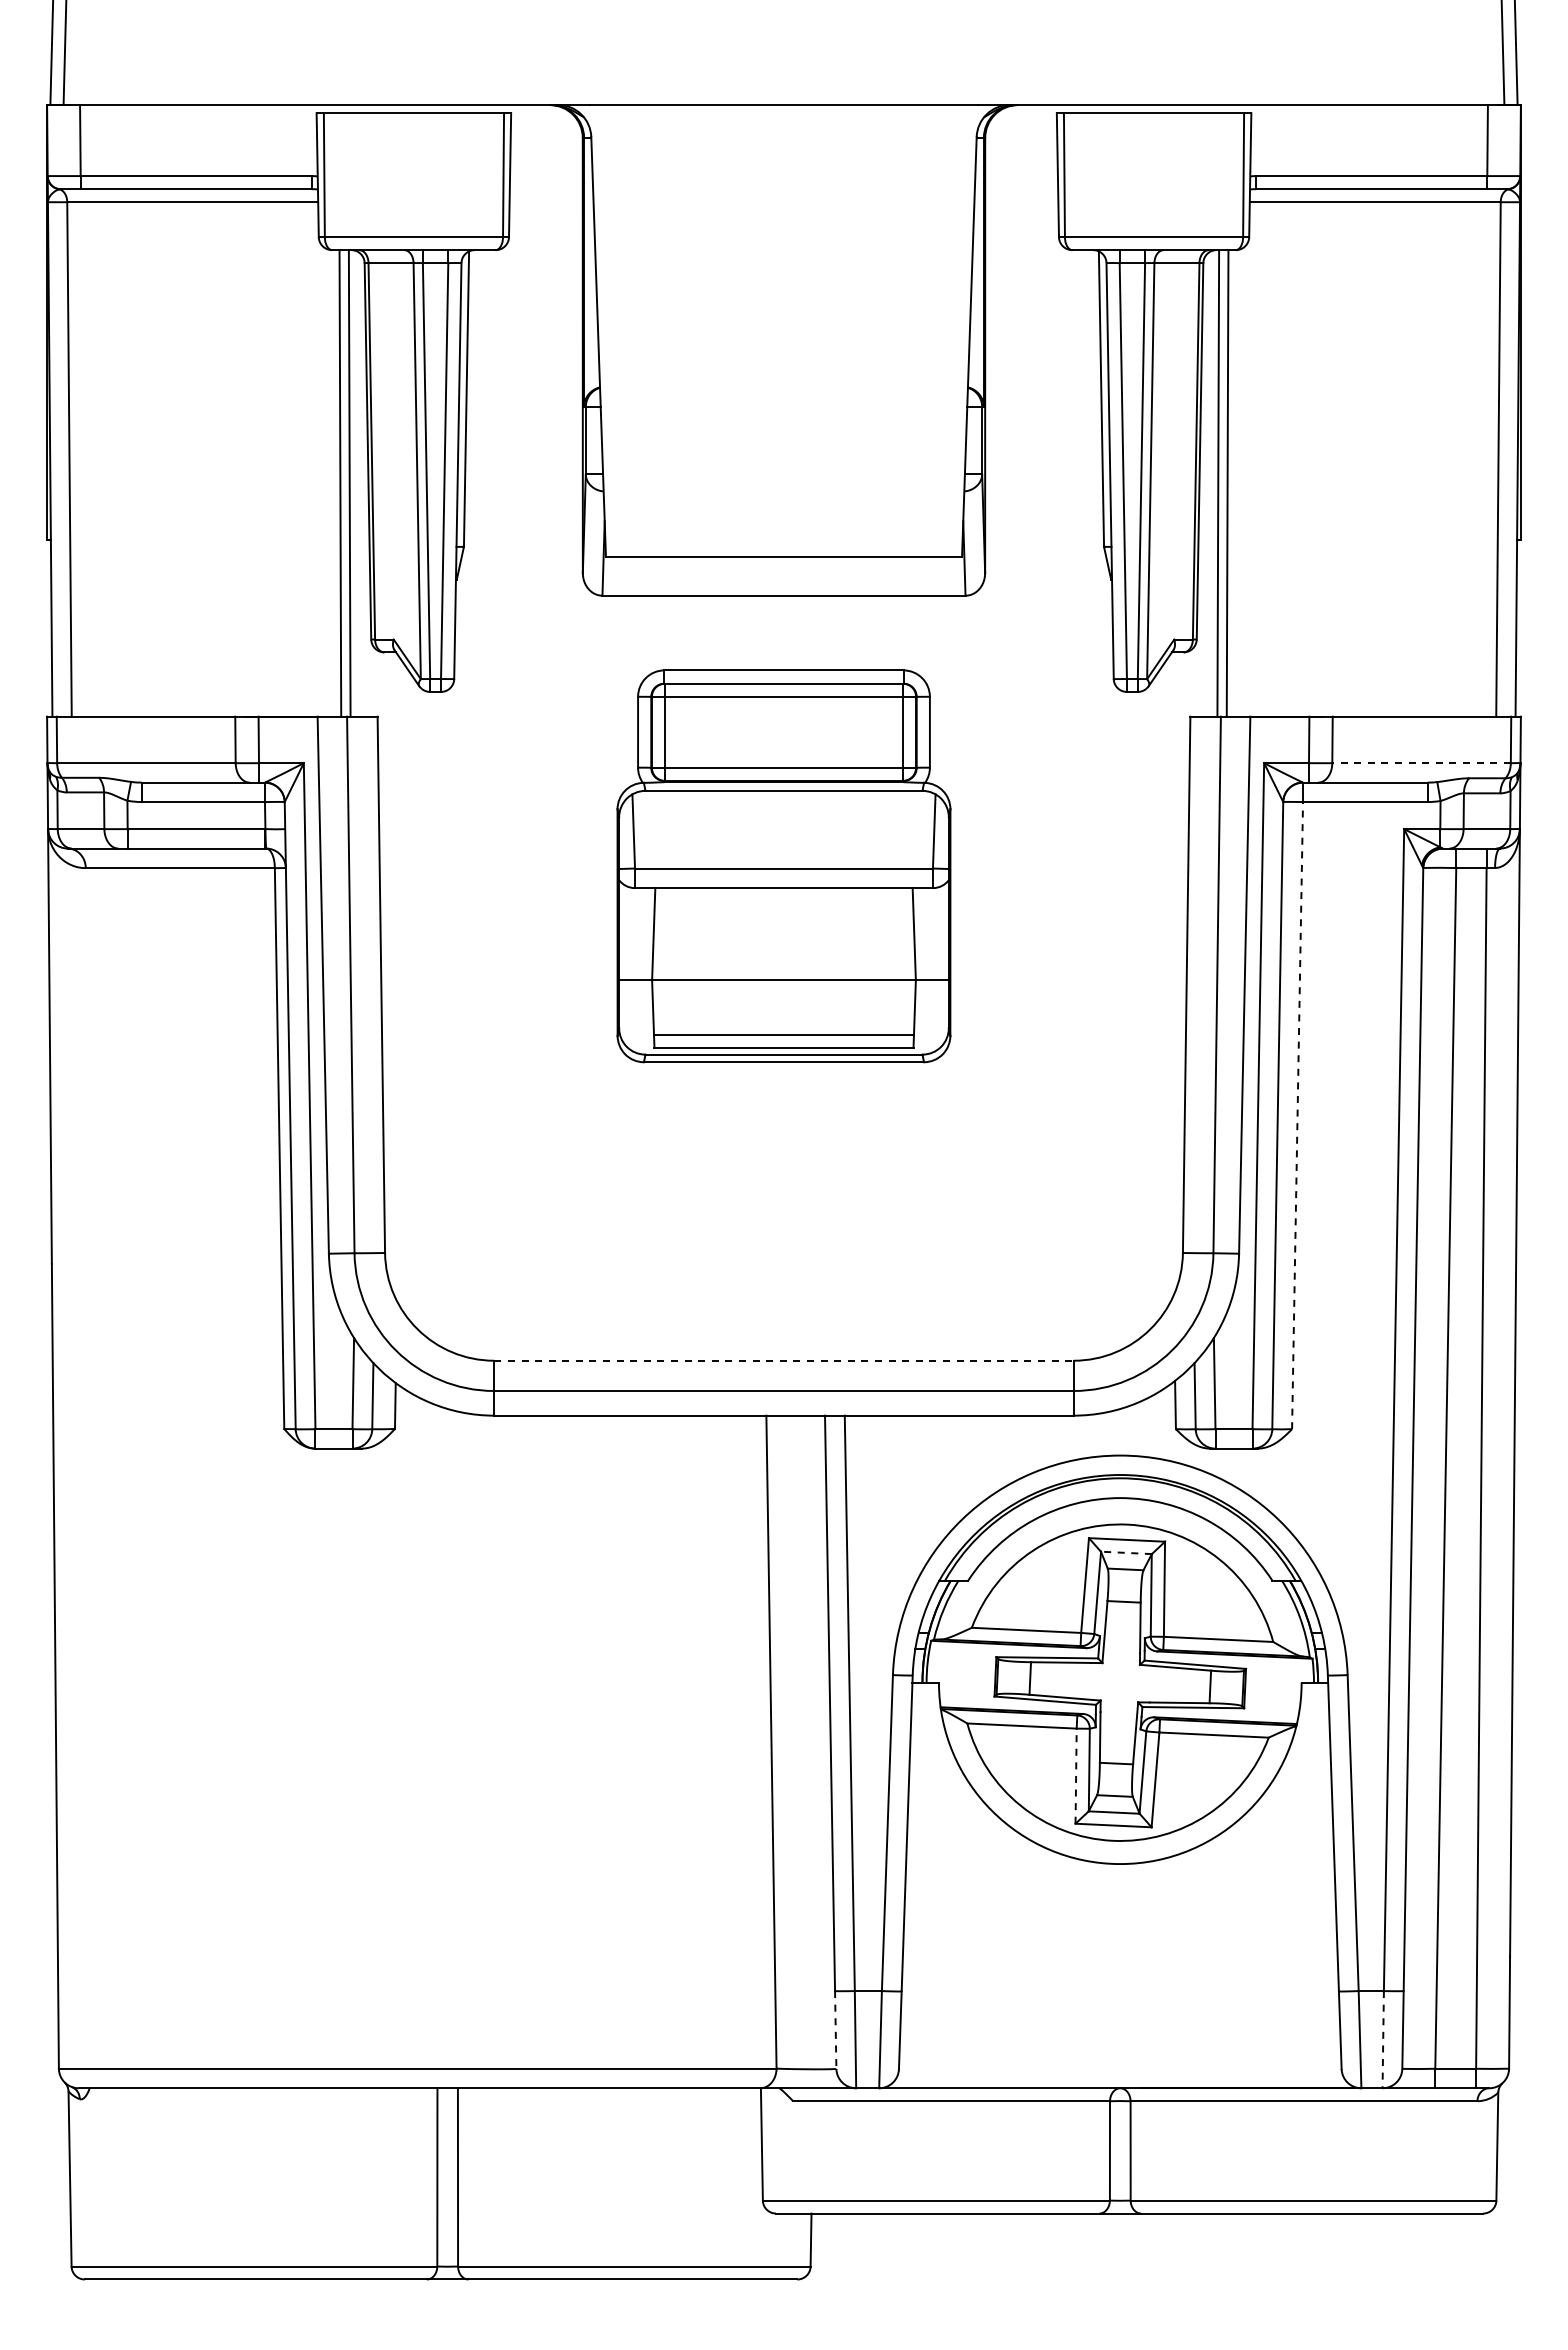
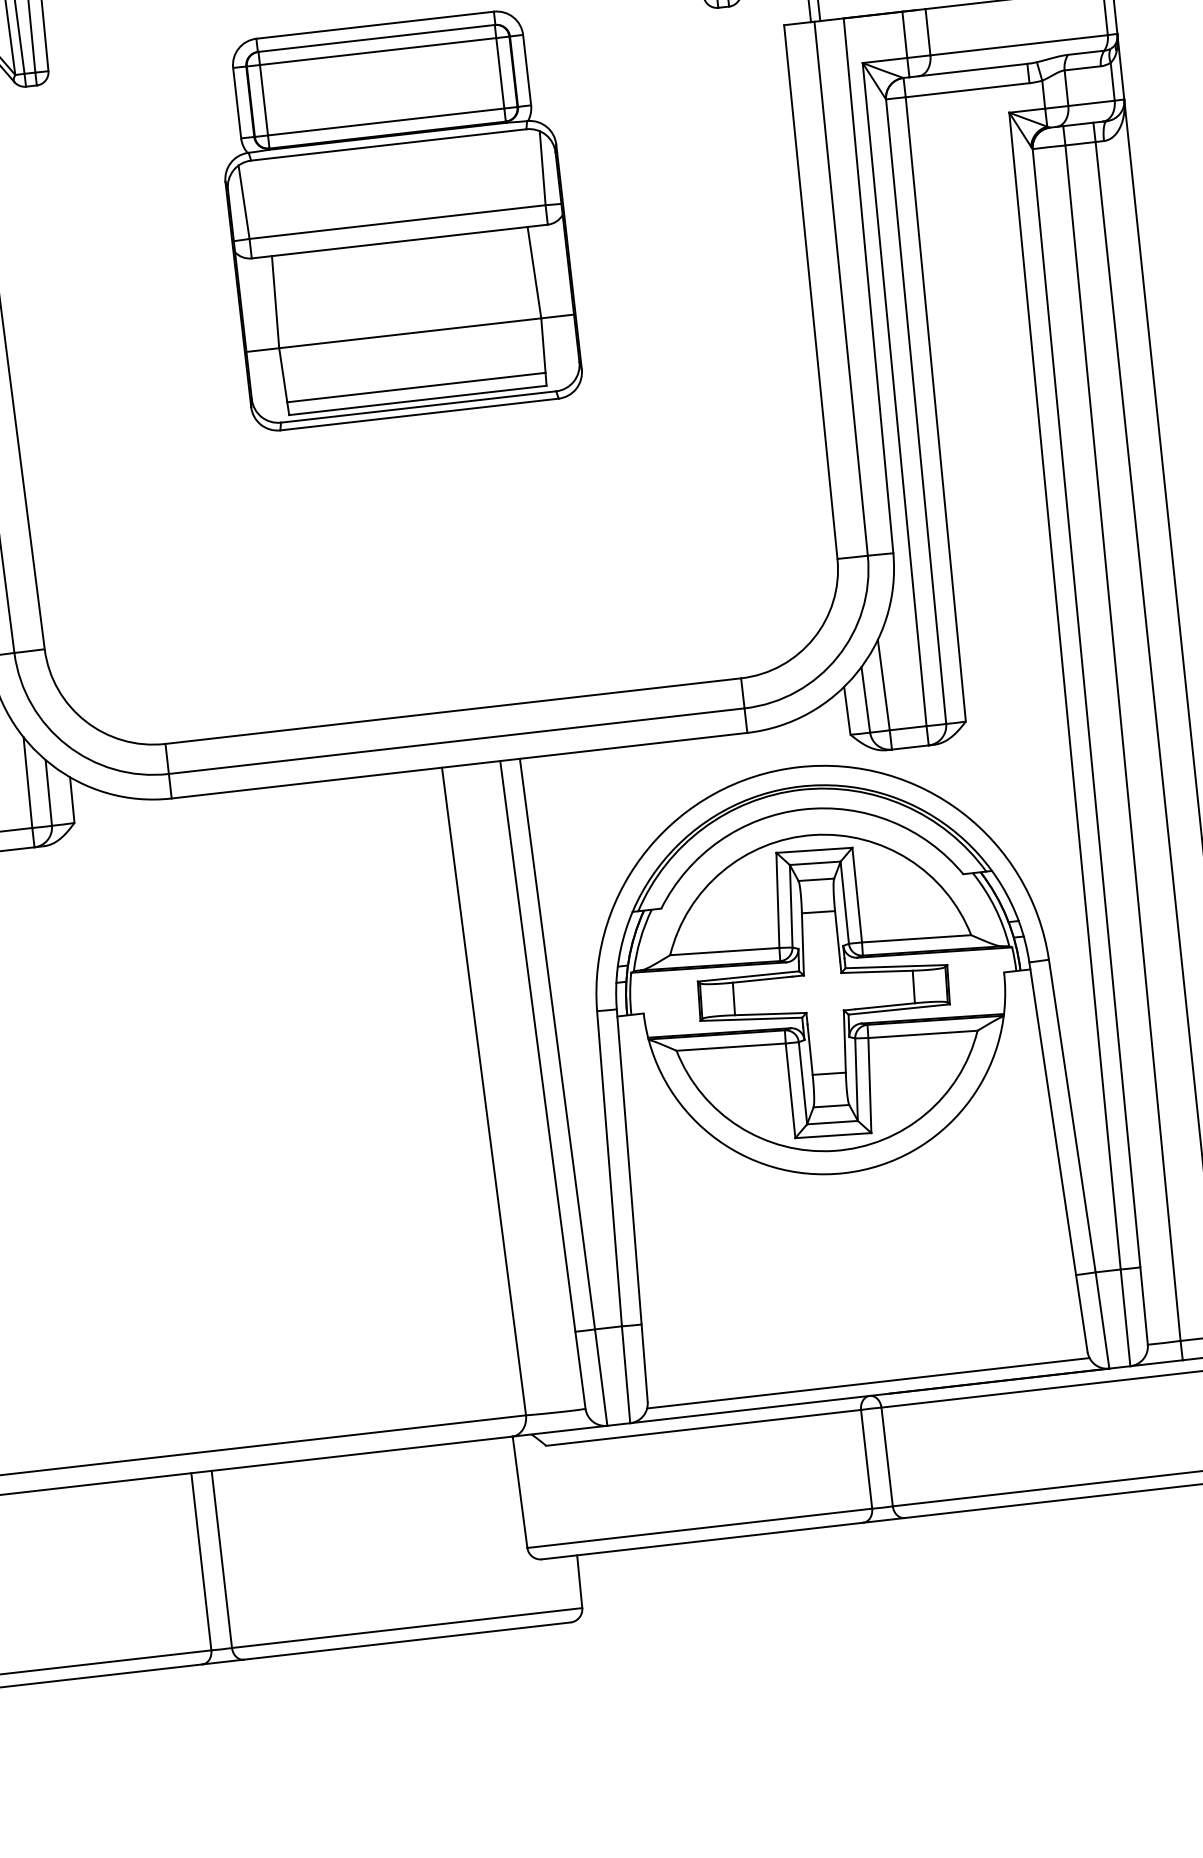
line: (1421, 763) -> (1019, 45), dashed -> solid
line: (1297, 1115) -> (935, 409), dashed -> solid
line: (783, 1360) -> (452, 710), dashed -> solid
line: (1125, 1552) -> (814, 863), dashed -> solid
line: (1076, 1776) -> (790, 1091), dashed -> solid
line: (835, 2029) -> (580, 1369), dashed -> solid
line: (1383, 2039) -> (1125, 1317), dashed -> solid
line: (1119, 2075) -> (867, 1383), added

